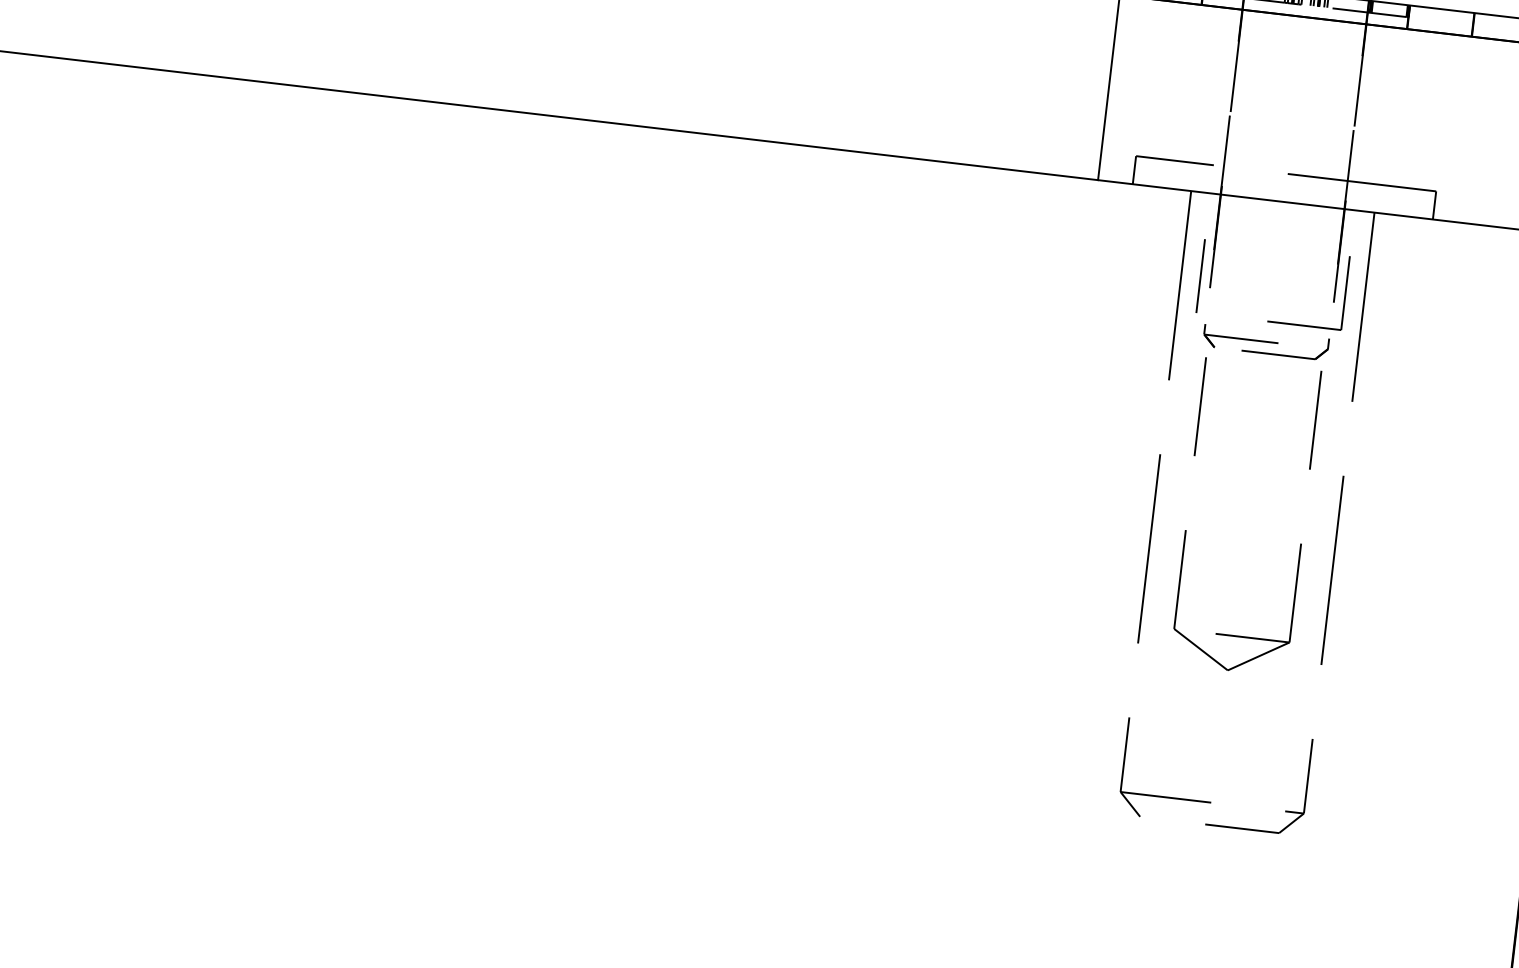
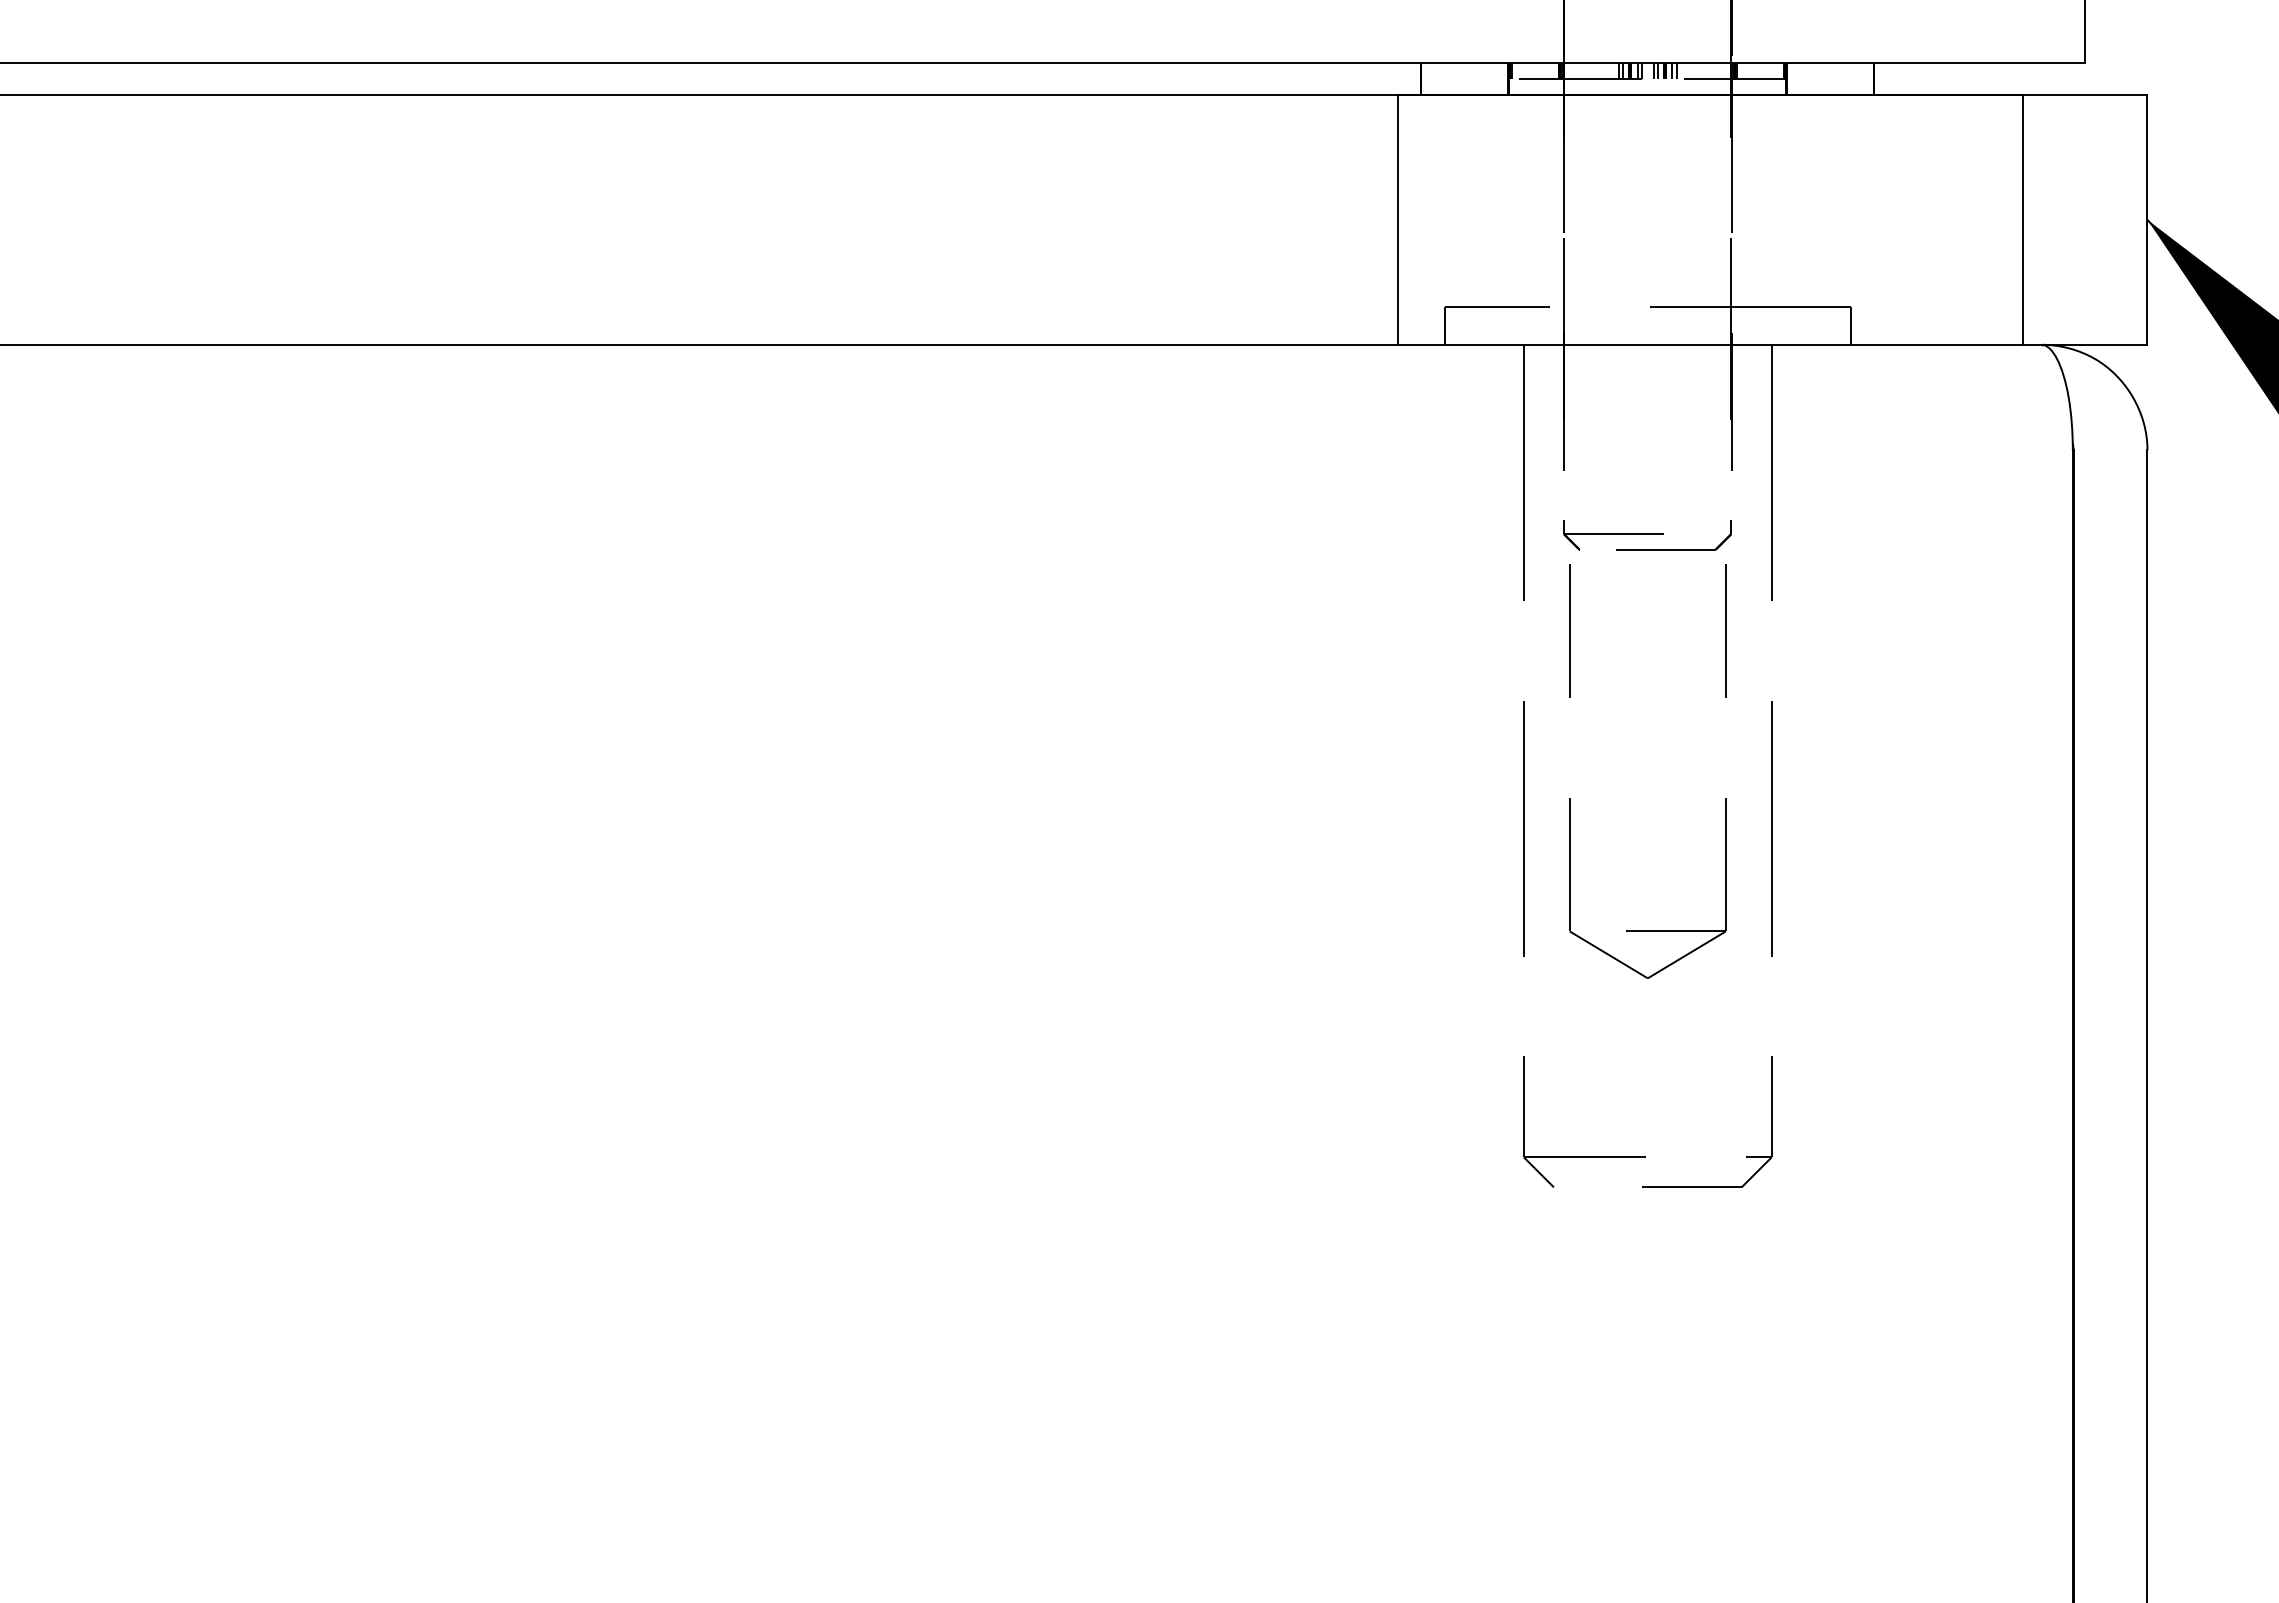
line: (1200, 275) -> (1549, 456), removed
part: (1345, 293) -> (1745, 457), removed

